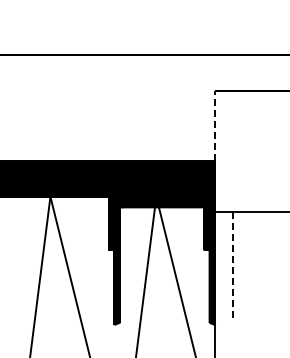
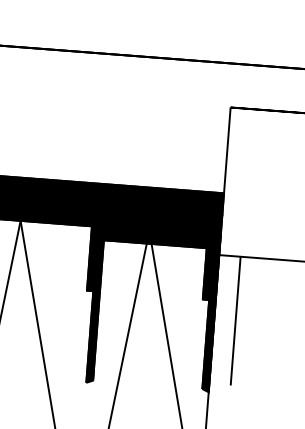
line: (214, 125) -> (226, 149), dashed -> solid
line: (232, 265) -> (235, 321), dashed -> solid

